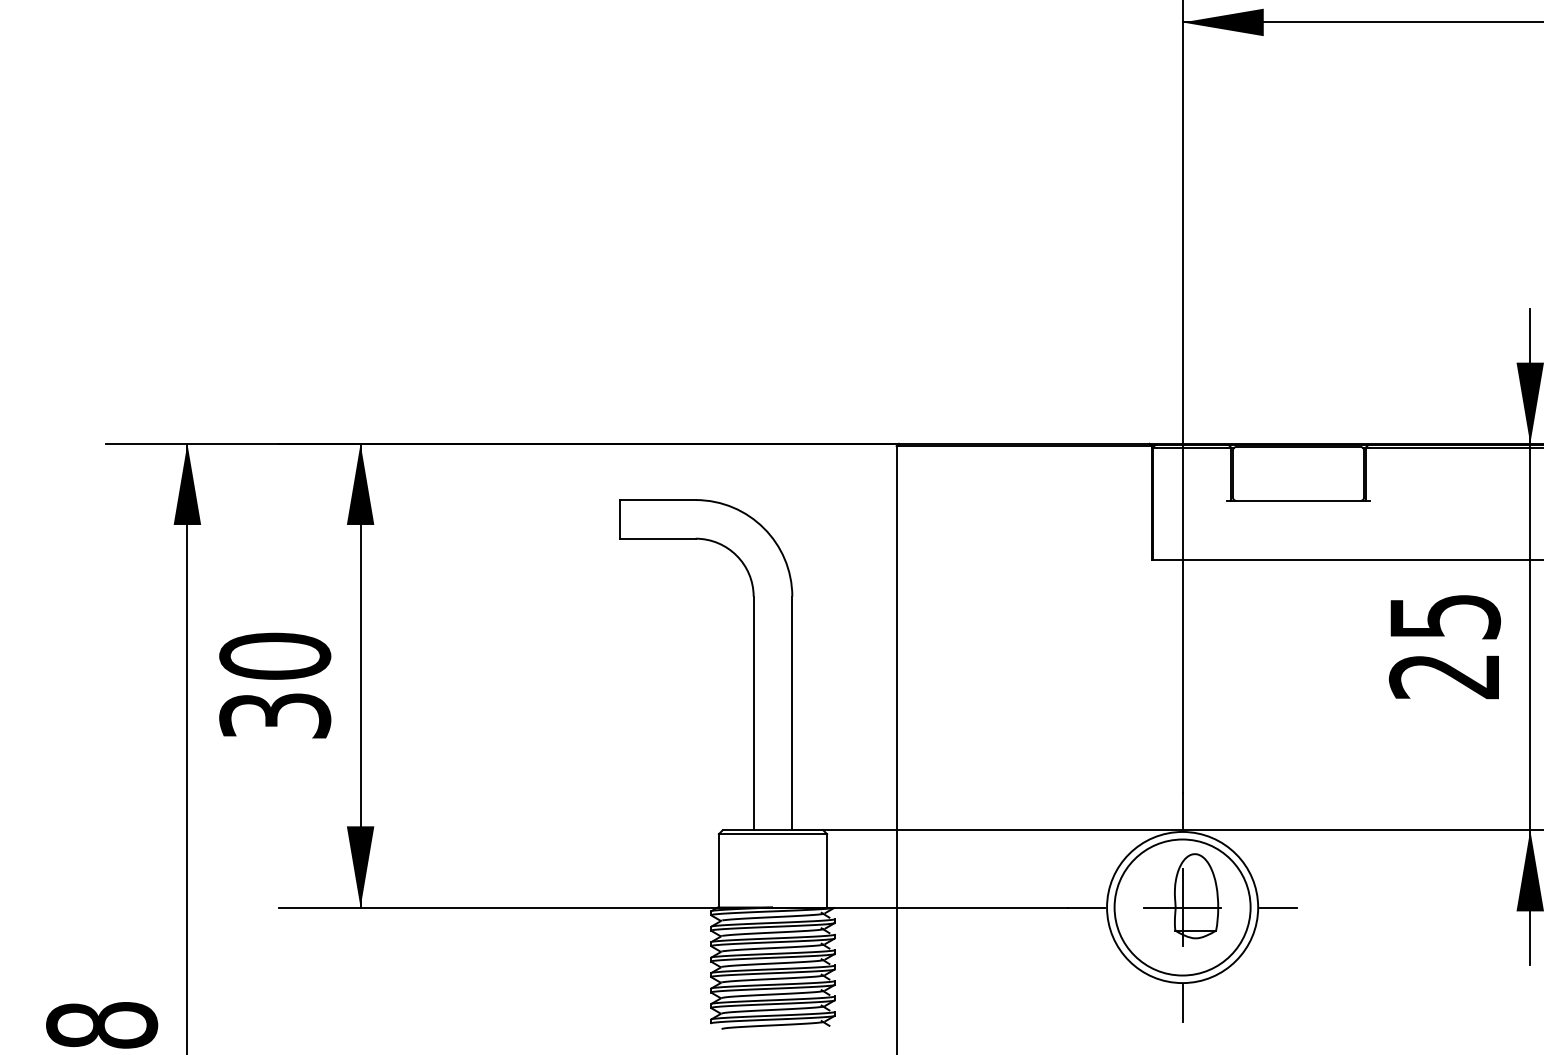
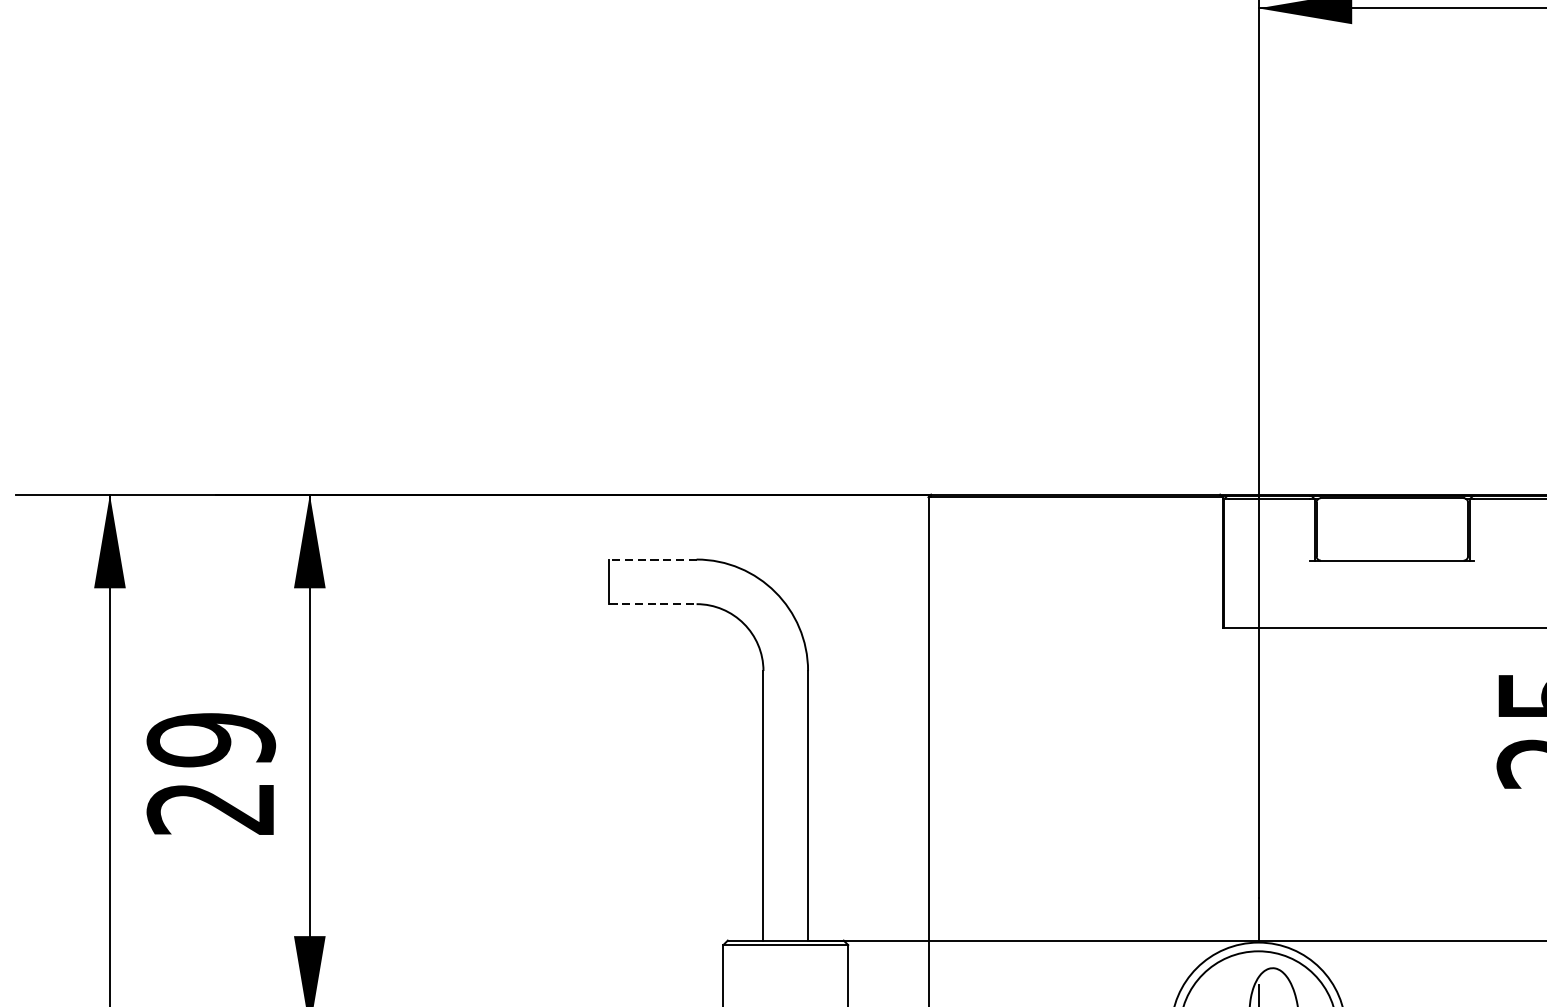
line: (657, 500) -> (652, 560), solid -> dashed
line: (657, 538) -> (652, 603), solid -> dashed
text: (275, 685) -> (211, 773), 30 -> 29

